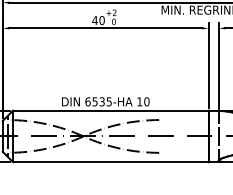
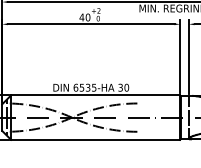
text: (139, 101) -> (120, 87), 10 -> 30

